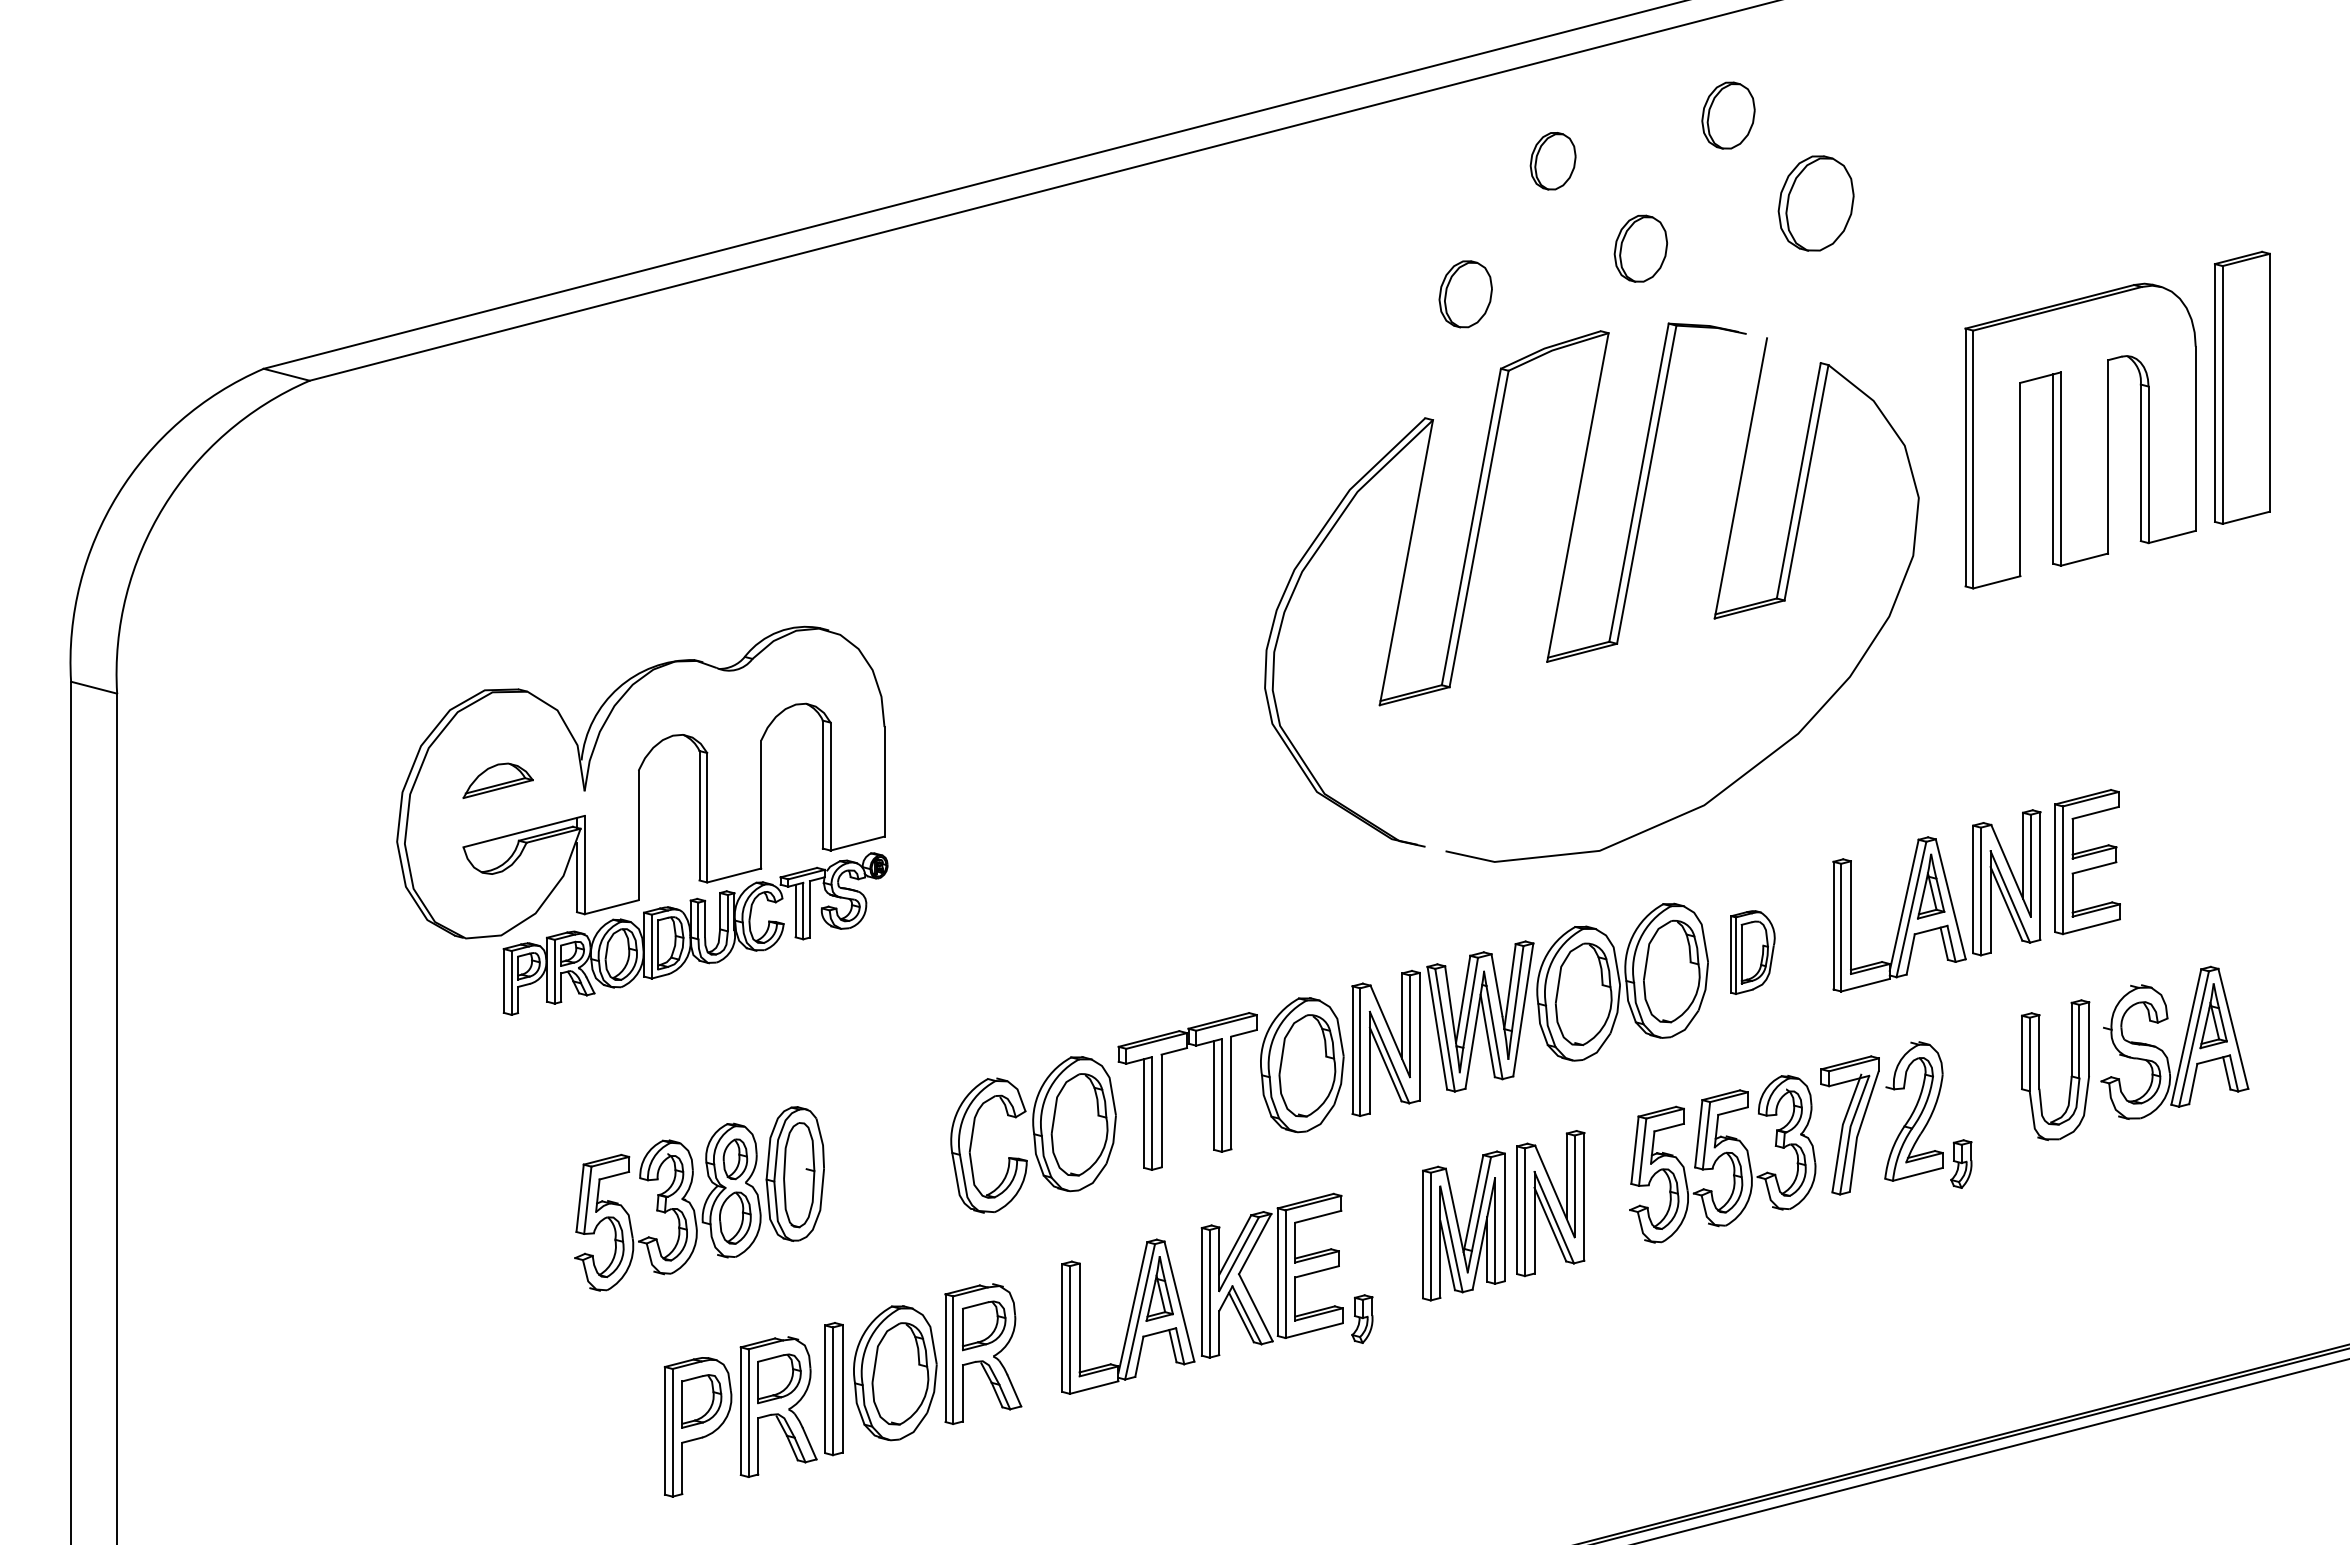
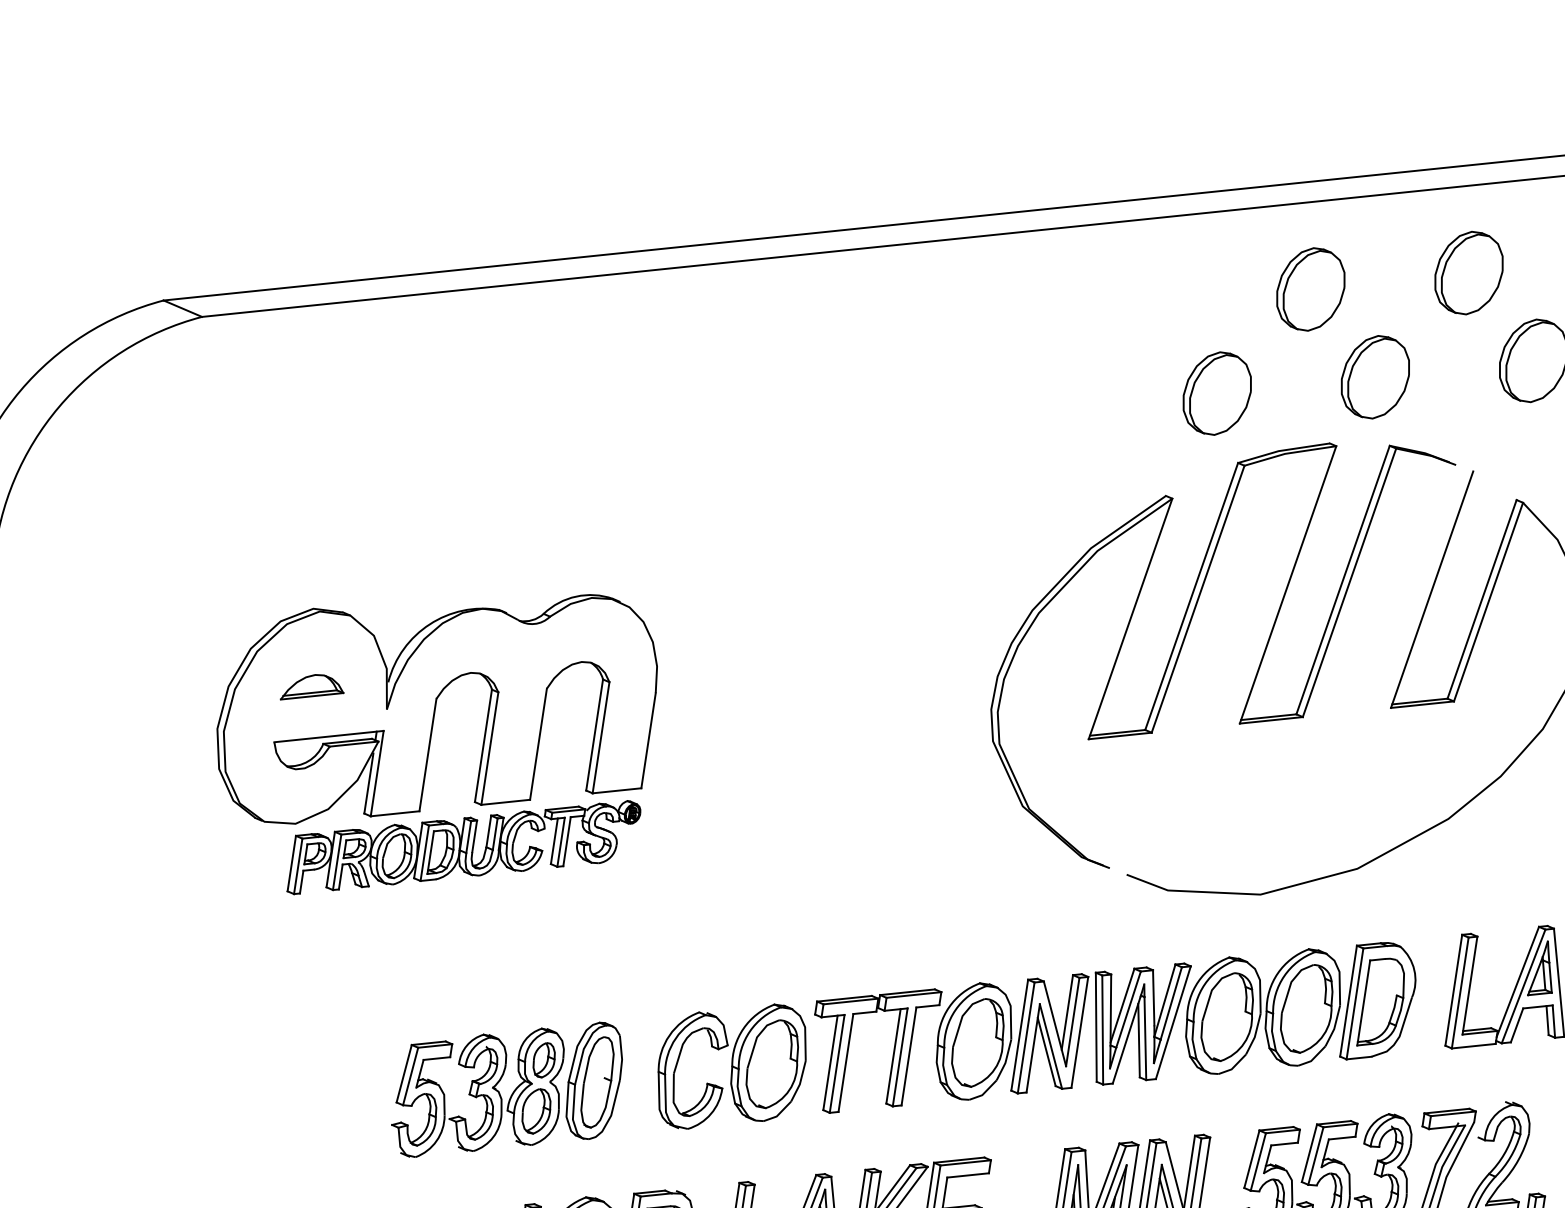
part: (1728, 115) -> (1469, 272), size x1.43
part: (1552, 161) -> (1310, 289), size x1.67
part: (1640, 248) -> (1375, 376), size x1.43
part: (1465, 294) -> (1217, 393), size x1.43
part: (1752, 952) -> (1379, 1002), size x1.67
part: (705, 1200) -> (512, 1092), moved

